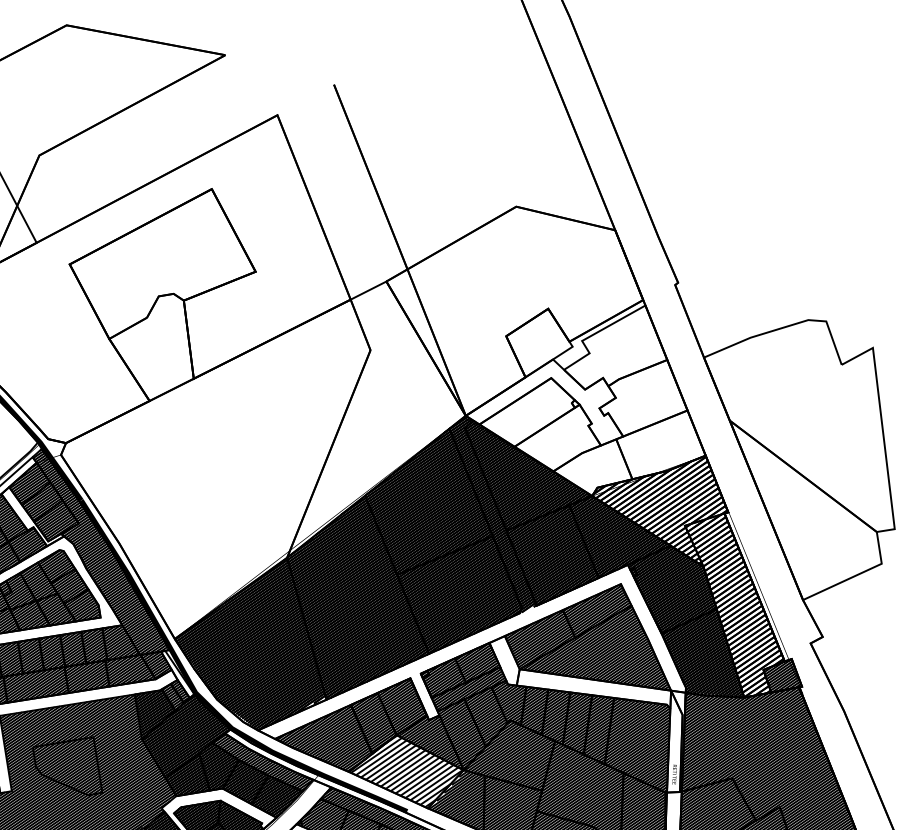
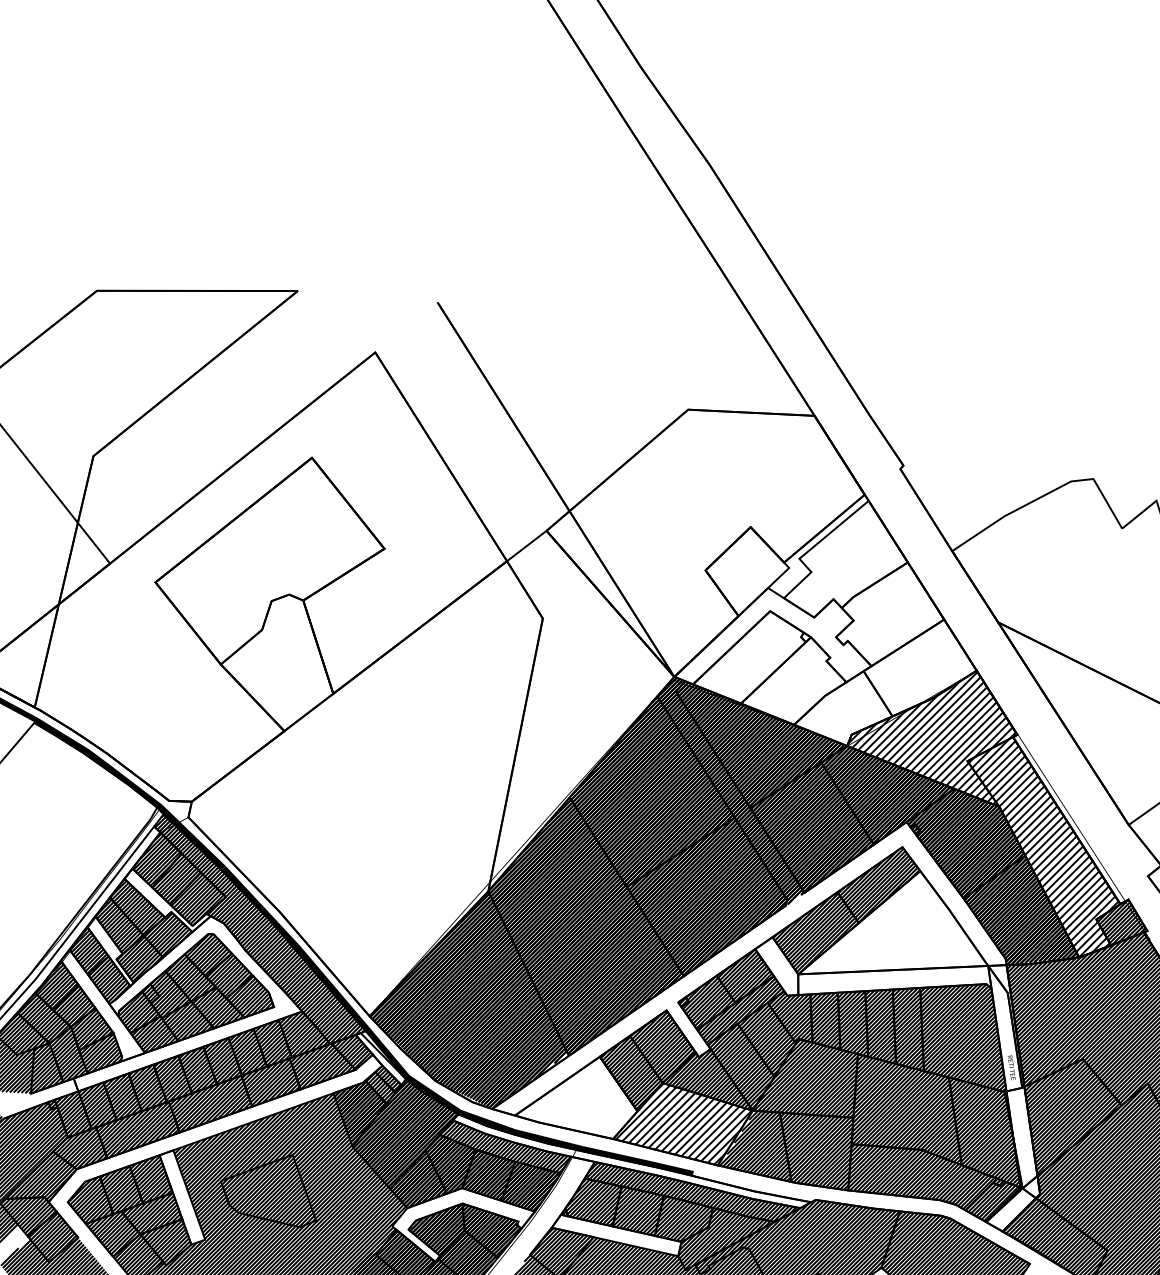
hatch: (689, 570) -> (983, 814), removed
hatch: (601, 642) -> (892, 923), removed
hatch: (326, 734) -> (577, 1098), removed

